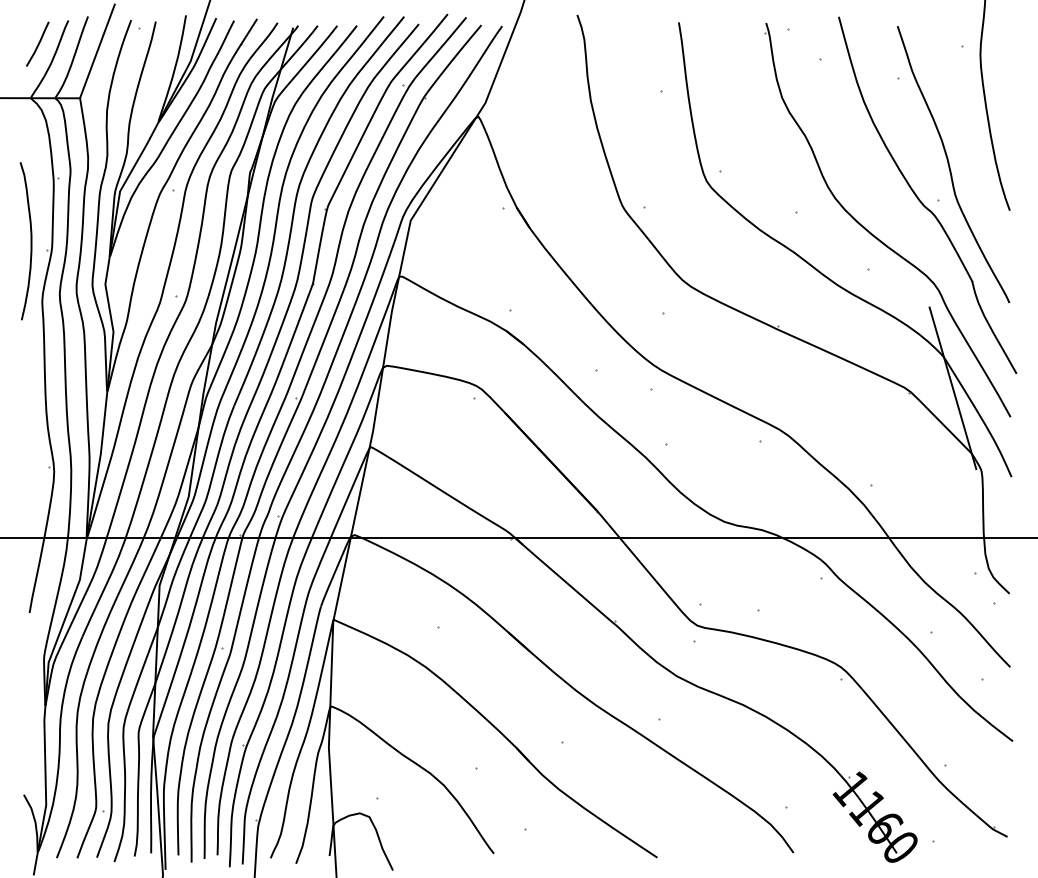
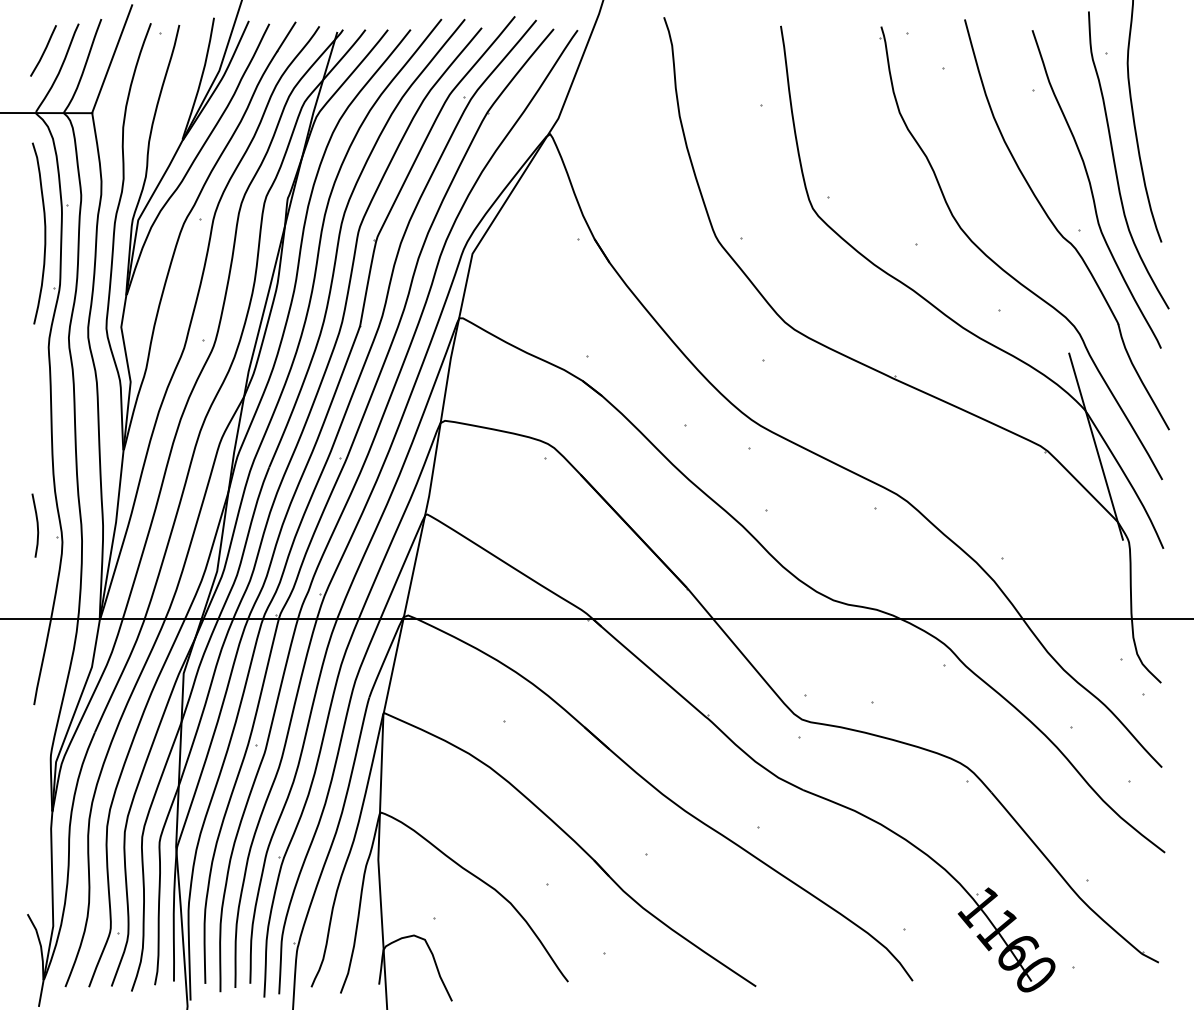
curve: (969, 140) -> (1115, 161), added
curve: (30, 241) -> (44, 233), moved
curve: (31, 456) -> (36, 525), added

